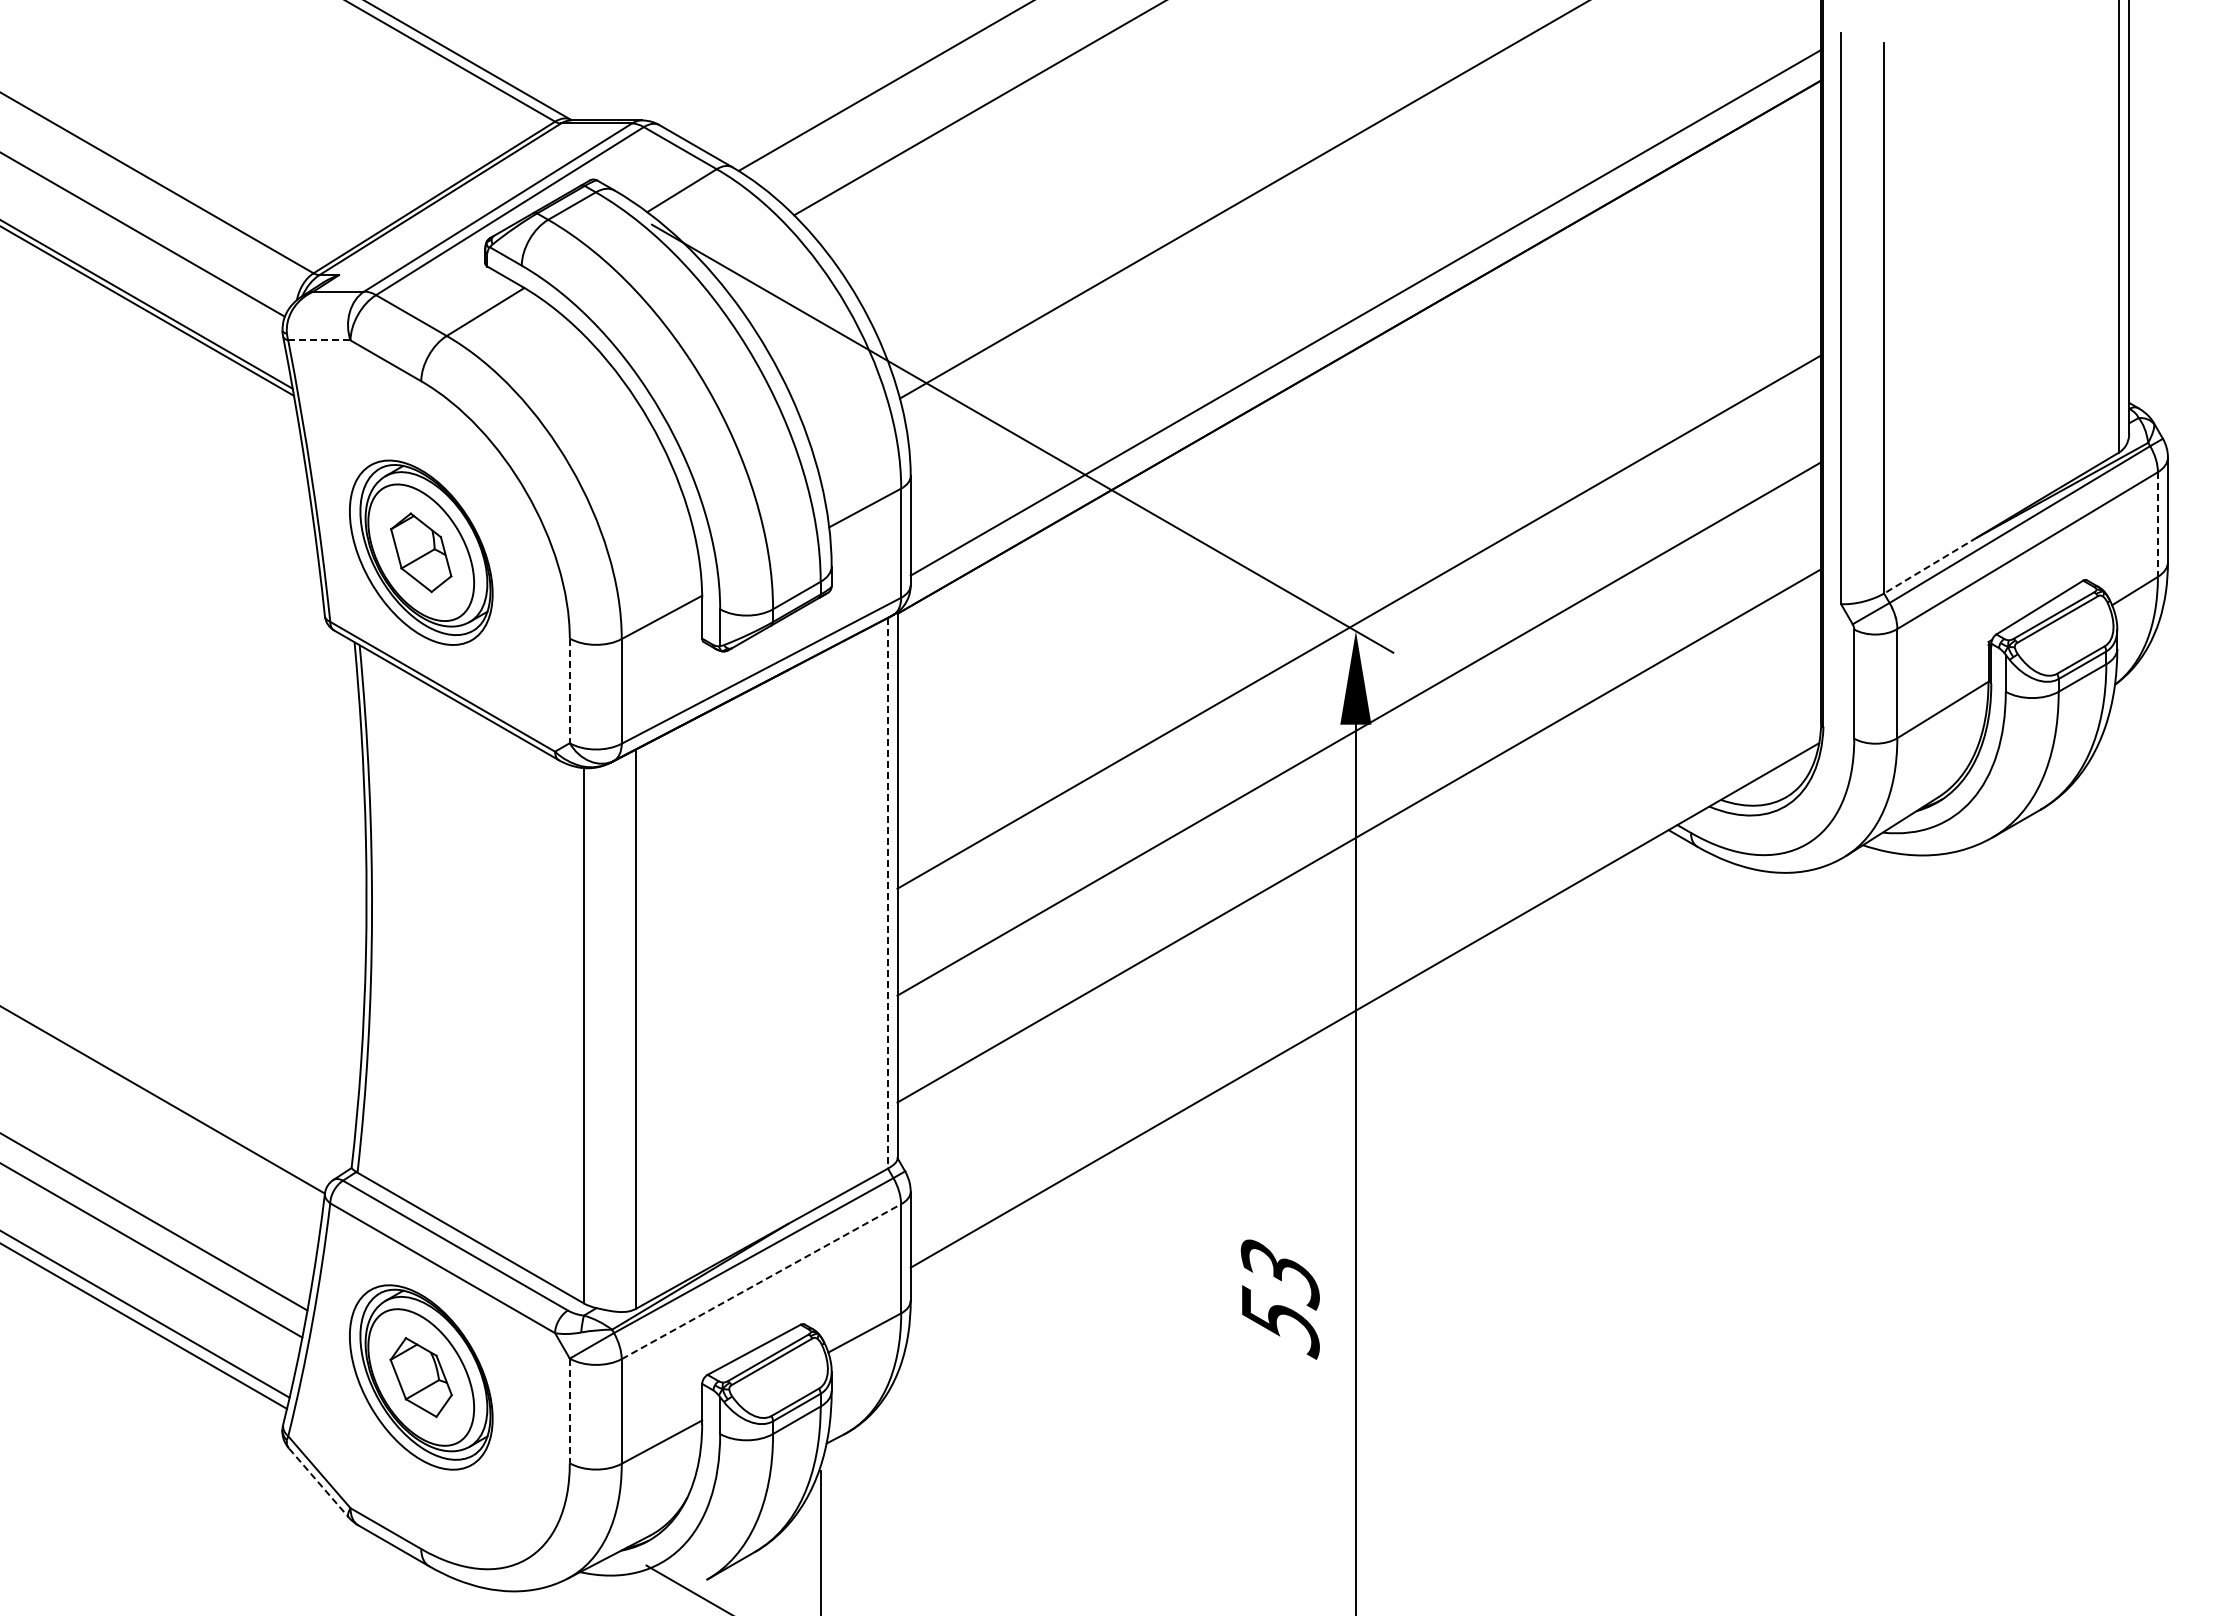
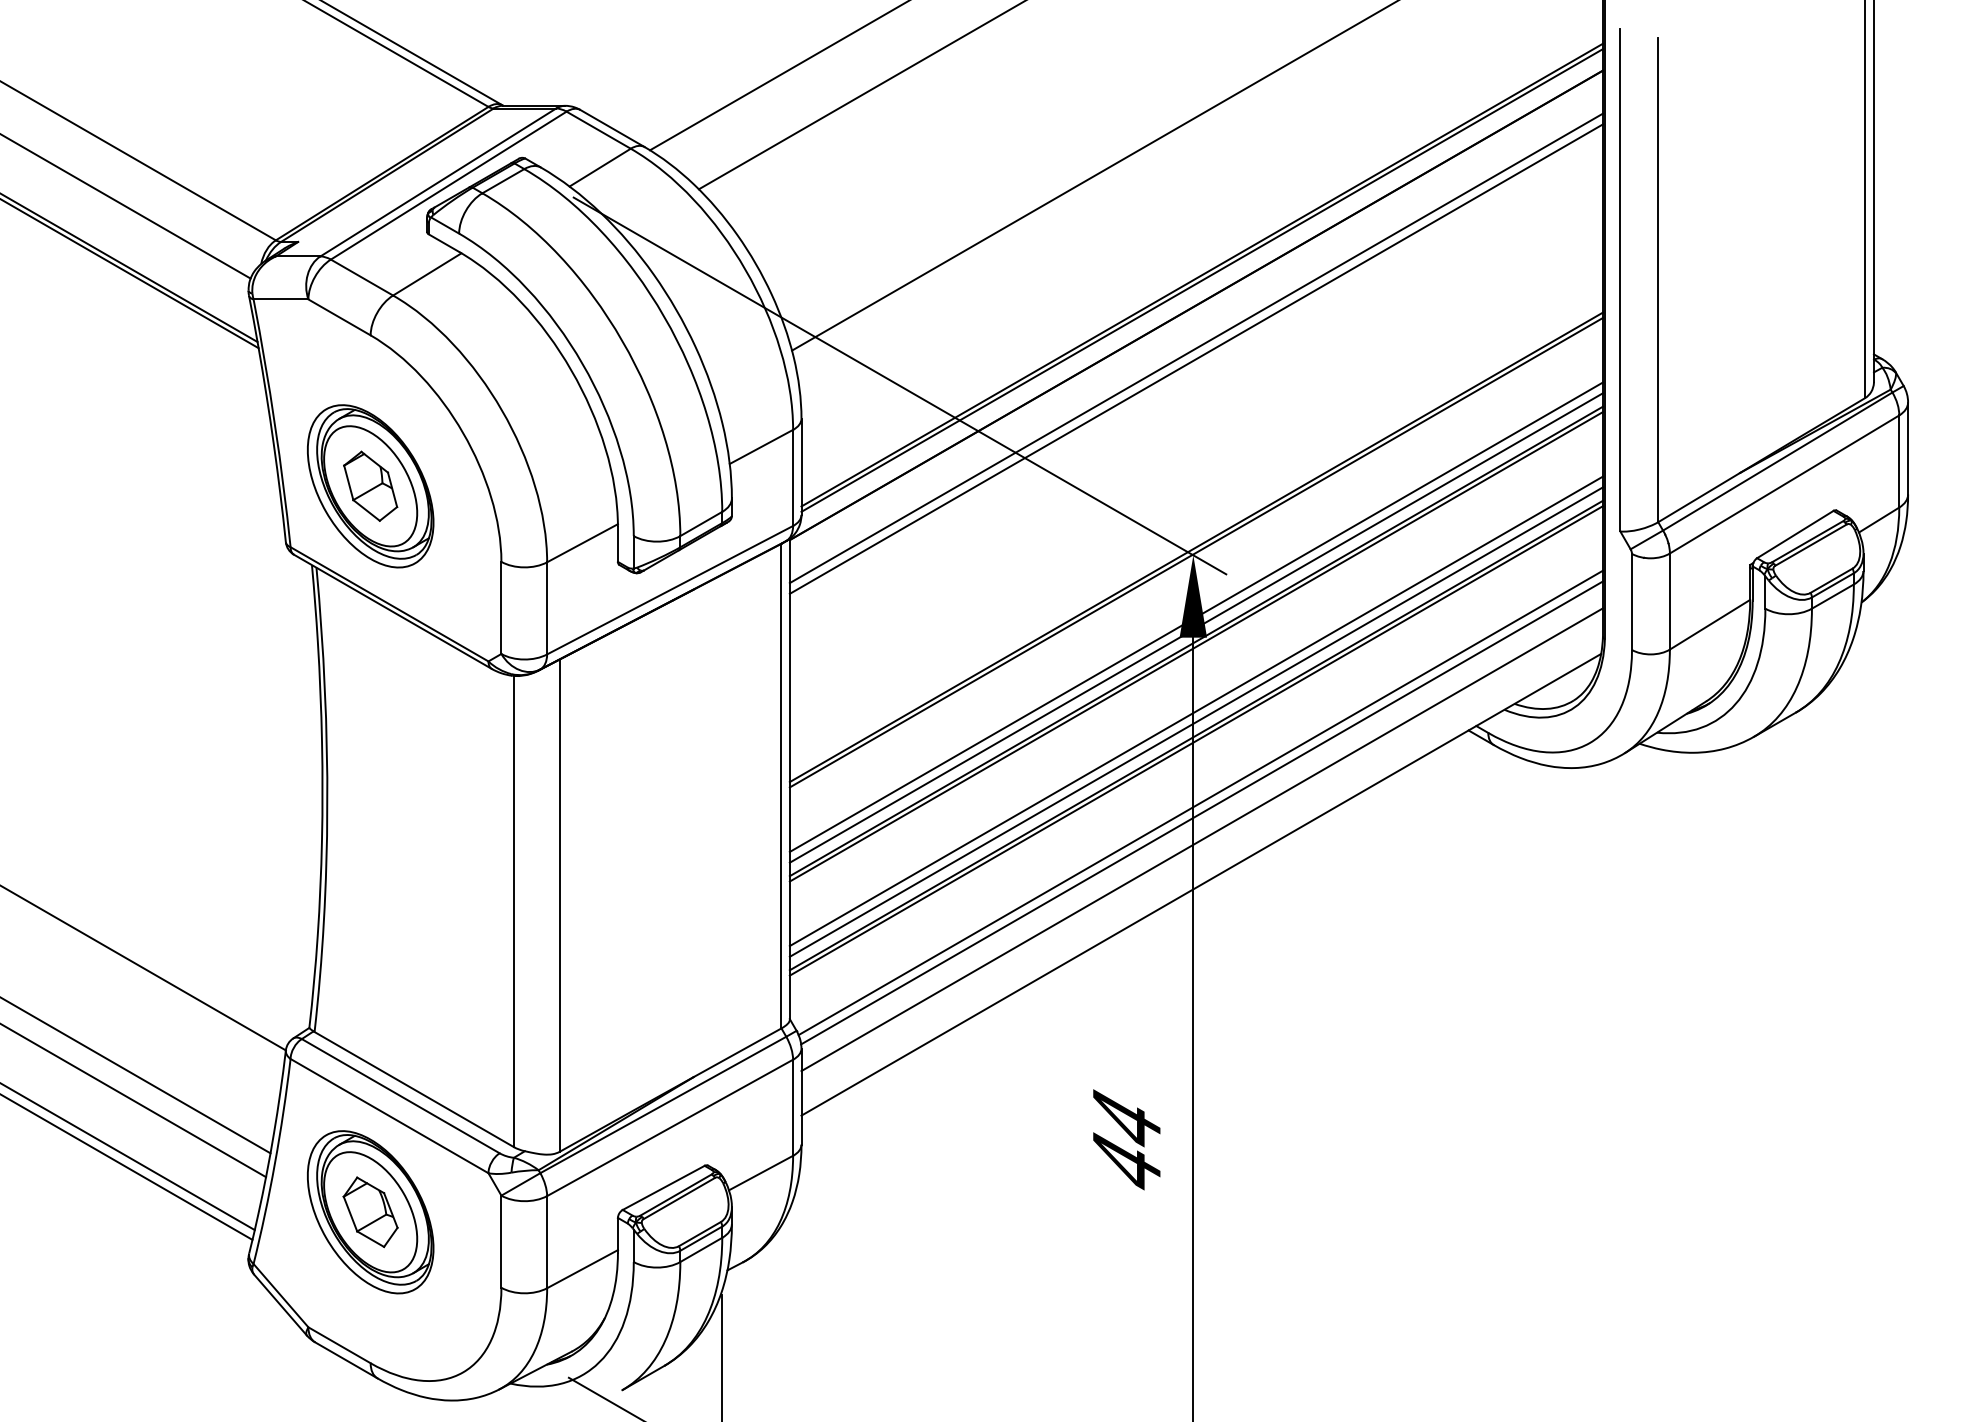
line: (1365, 318) -> (1201, 280), added
line: (319, 340) -> (281, 299), dashed -> solid
line: (1359, 395) -> (1196, 347), added
line: (1359, 407) -> (1196, 358), added
line: (2157, 525) -> (1898, 462), dashed -> solid
line: (1930, 565) -> (1699, 497), dashed -> solid
line: (1359, 627) -> (1196, 552), added
line: (569, 691) -> (501, 608), dashed -> solid
line: (1359, 701) -> (1196, 617), added
line: (1359, 713) -> (1196, 627), added
line: (1359, 734) -> (1196, 646), added
line: (1359, 808) -> (1196, 711), added
line: (1359, 820) -> (1196, 722), added
line: (1359, 841) -> (1196, 740), added
line: (887, 893) -> (781, 786), dashed -> solid
line: (1364, 912) -> (1200, 802), added
line: (1365, 923) -> (1201, 812), added
line: (1365, 954) -> (1201, 839), added
line: (761, 1281) -> (670, 1127), dashed -> solid
text: (1279, 1298) -> (1126, 1142), 53 -> 44
line: (569, 1411) -> (501, 1242), dashed -> solid
line: (319, 1483) -> (281, 1305), dashed -> solid

